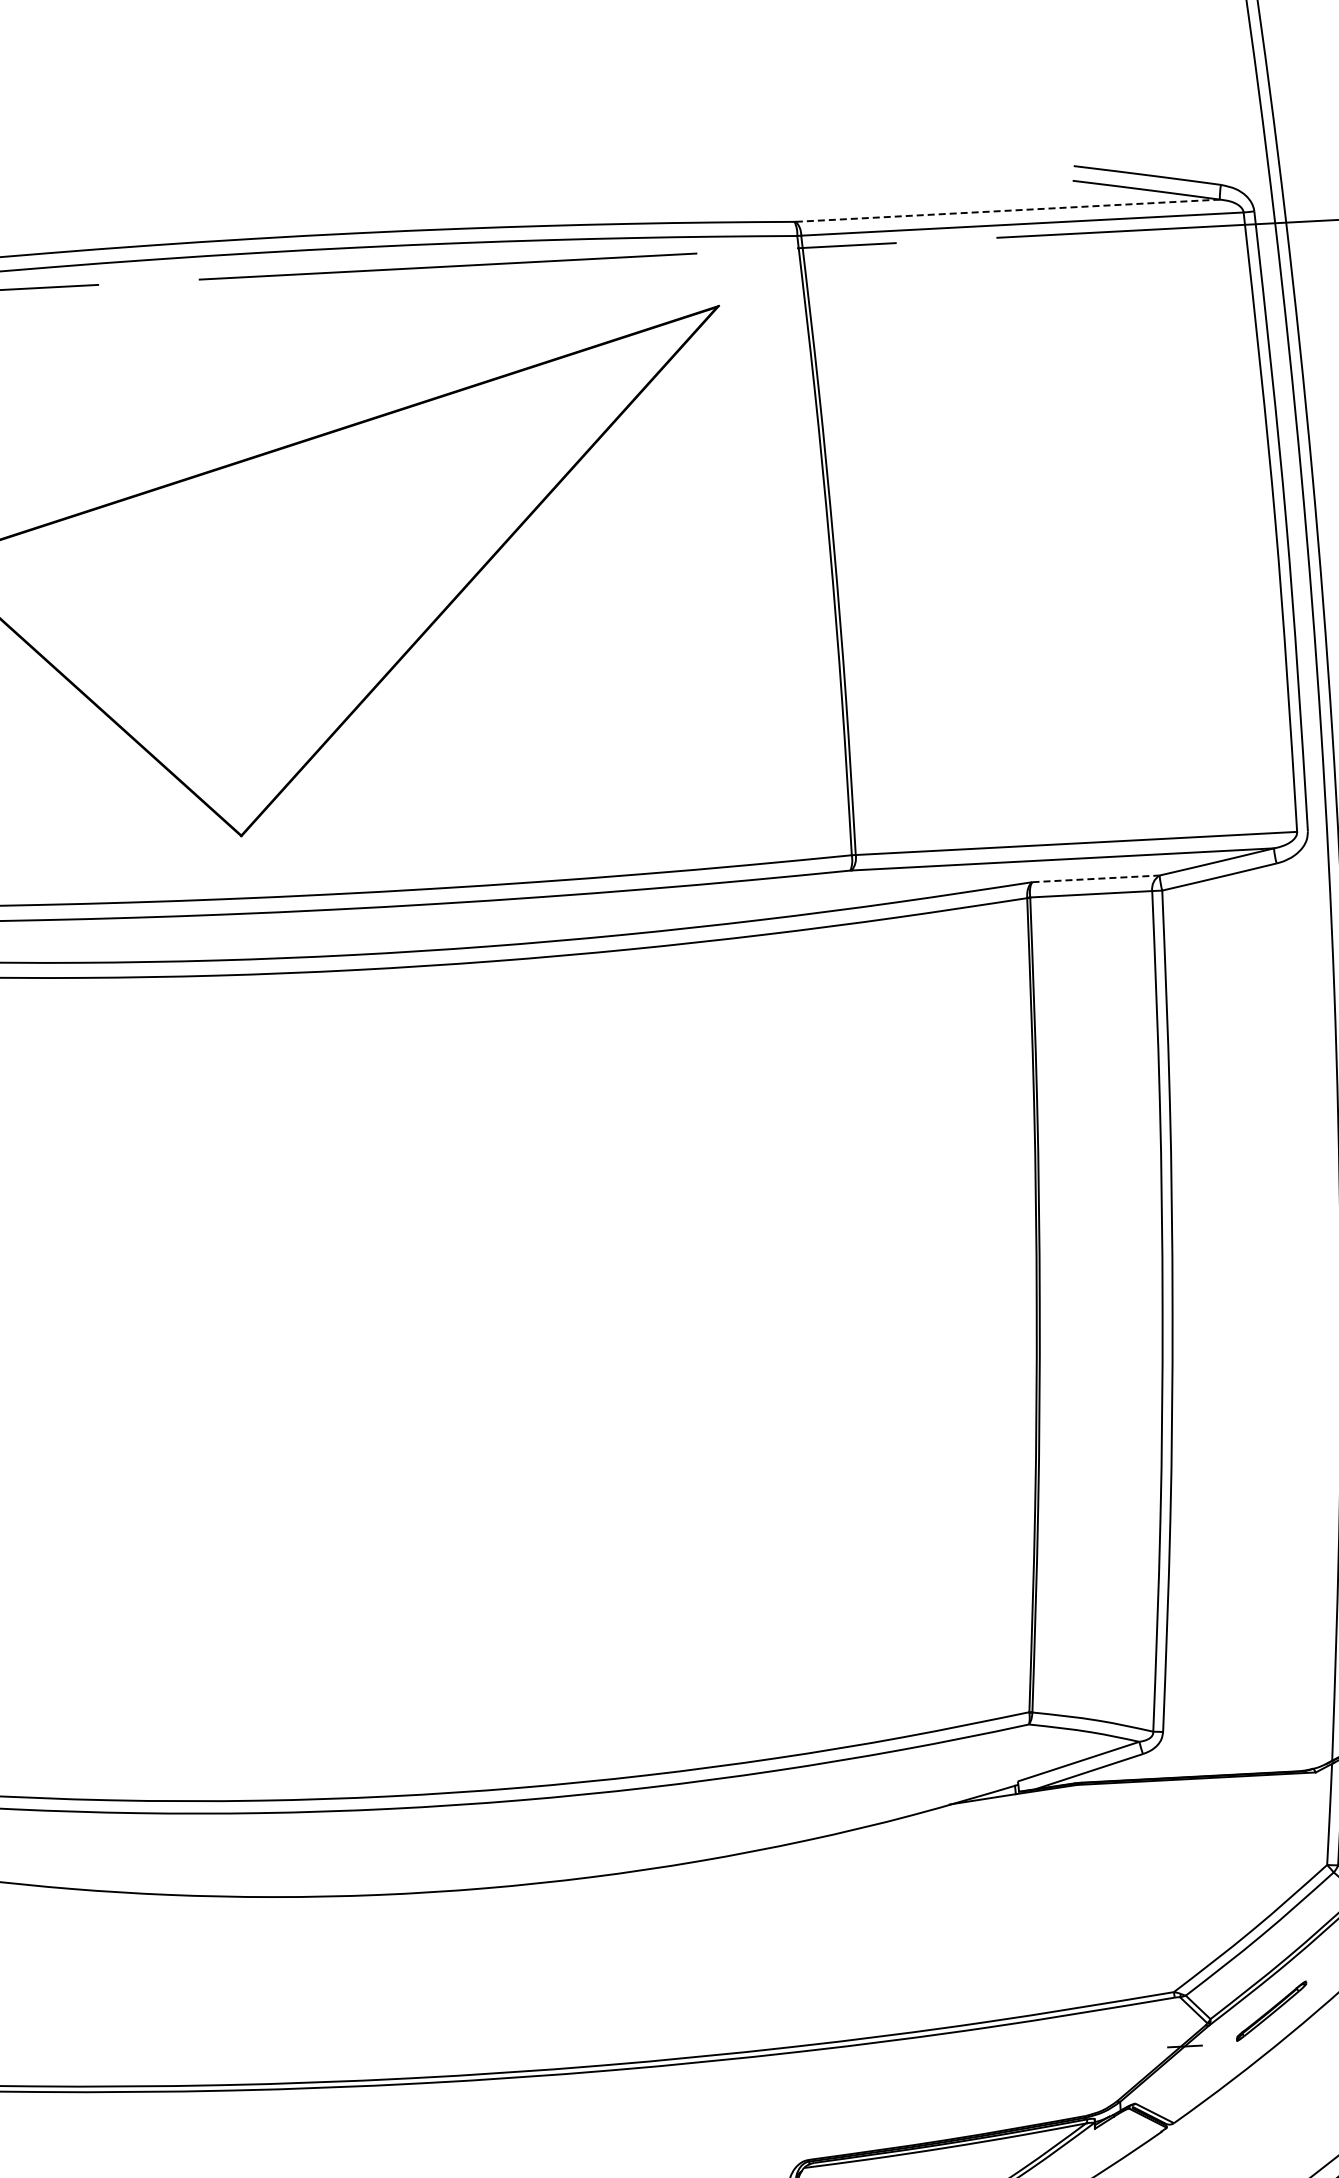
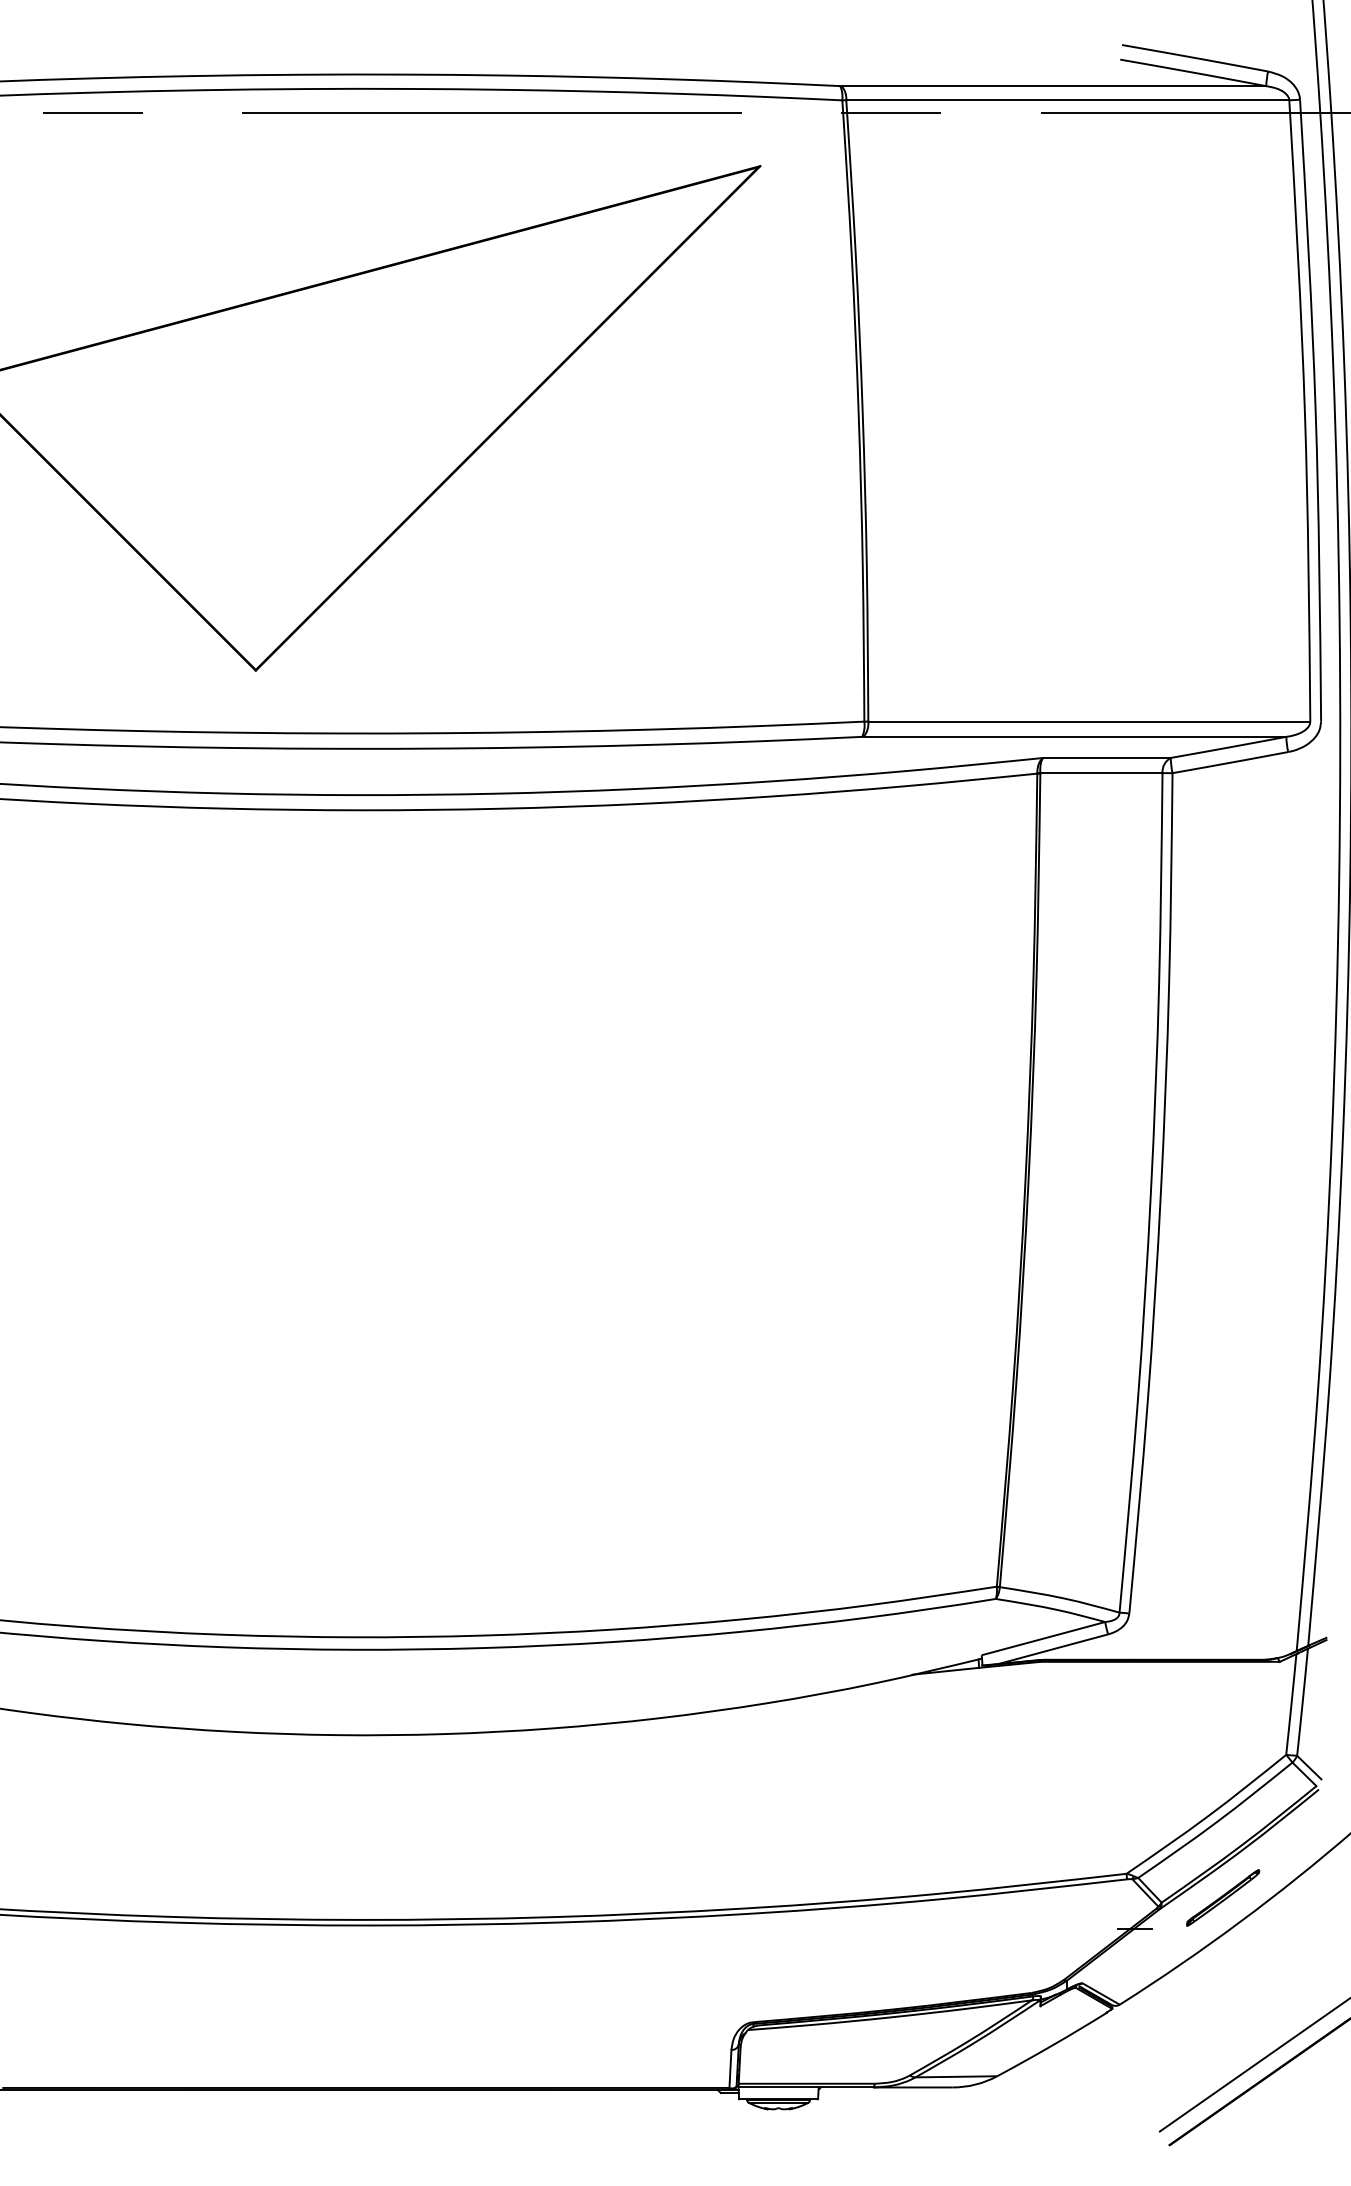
line: (1008, 211) -> (1054, 86), dashed -> solid
line: (1096, 878) -> (1107, 757), dashed -> solid

